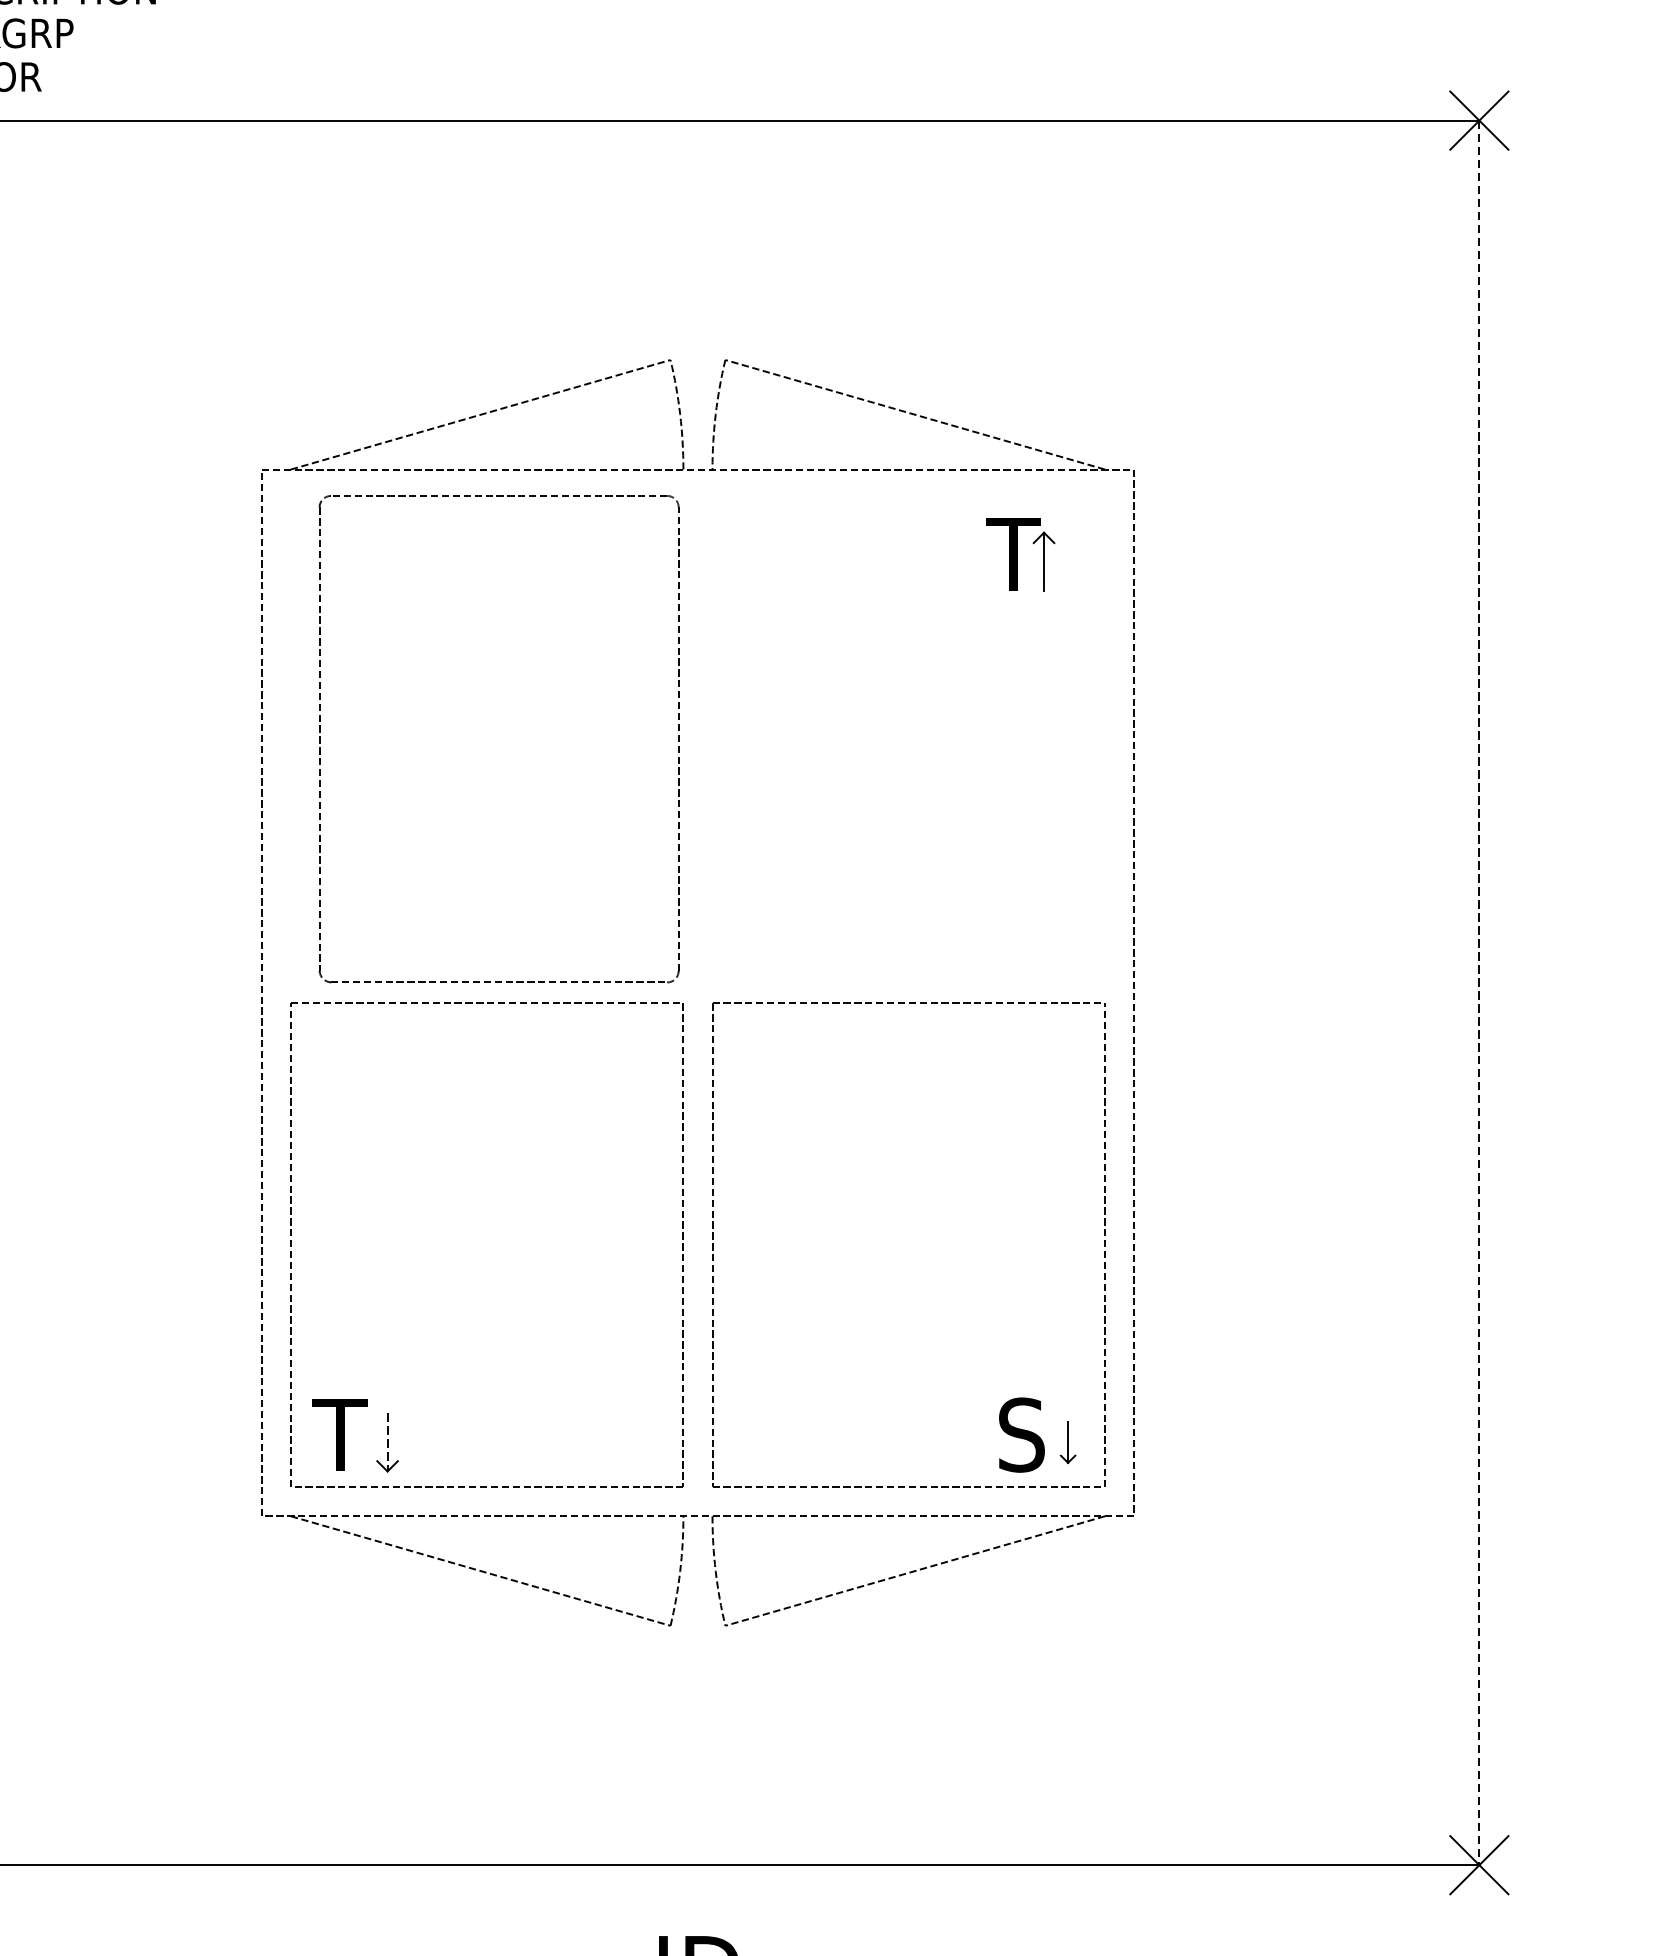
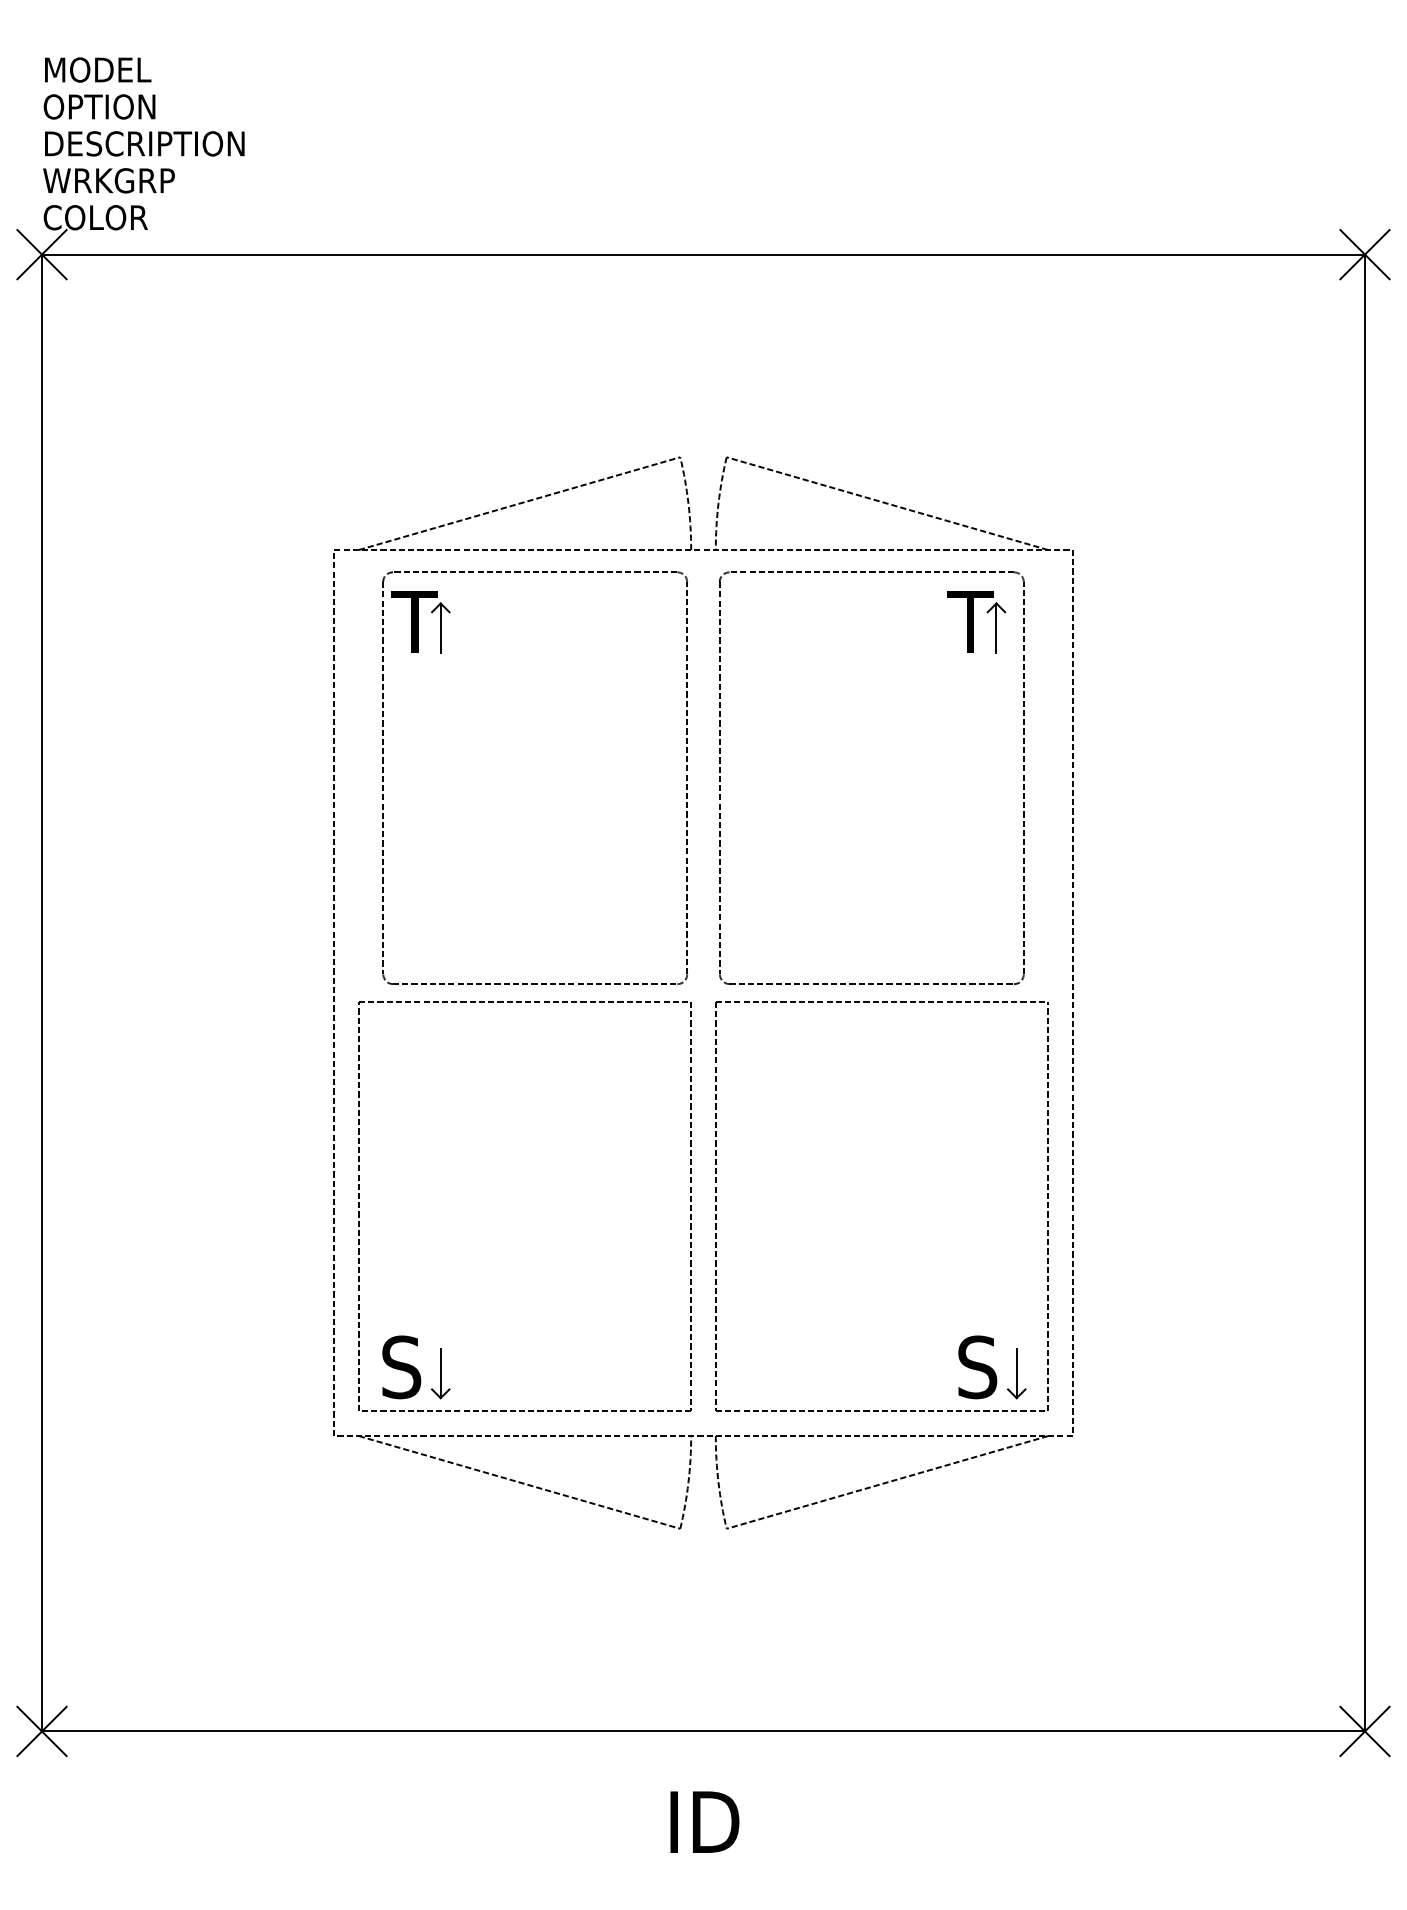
part: (363, 555) -> (420, 622), added
part: (718, 738) -> (720, 777), added
line: (1478, 993) -> (1364, 993), dashed -> solid
text: (340, 1435) -> (400, 1367), T -> S
line: (387, 1442) -> (440, 1373), dashed -> solid
part: (1067, 1442) -> (1016, 1373), size x1.43

